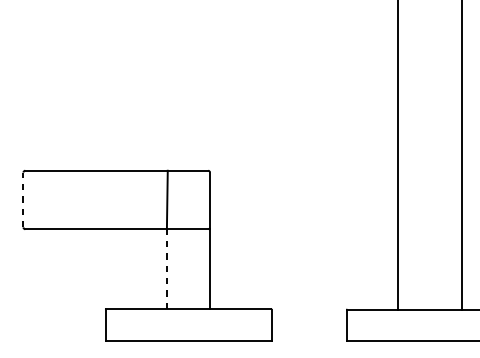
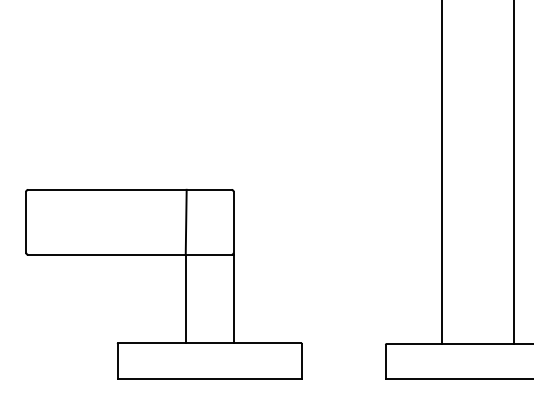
line: (23, 199) -> (26, 221), dashed -> solid
line: (167, 268) -> (186, 298), dashed -> solid

